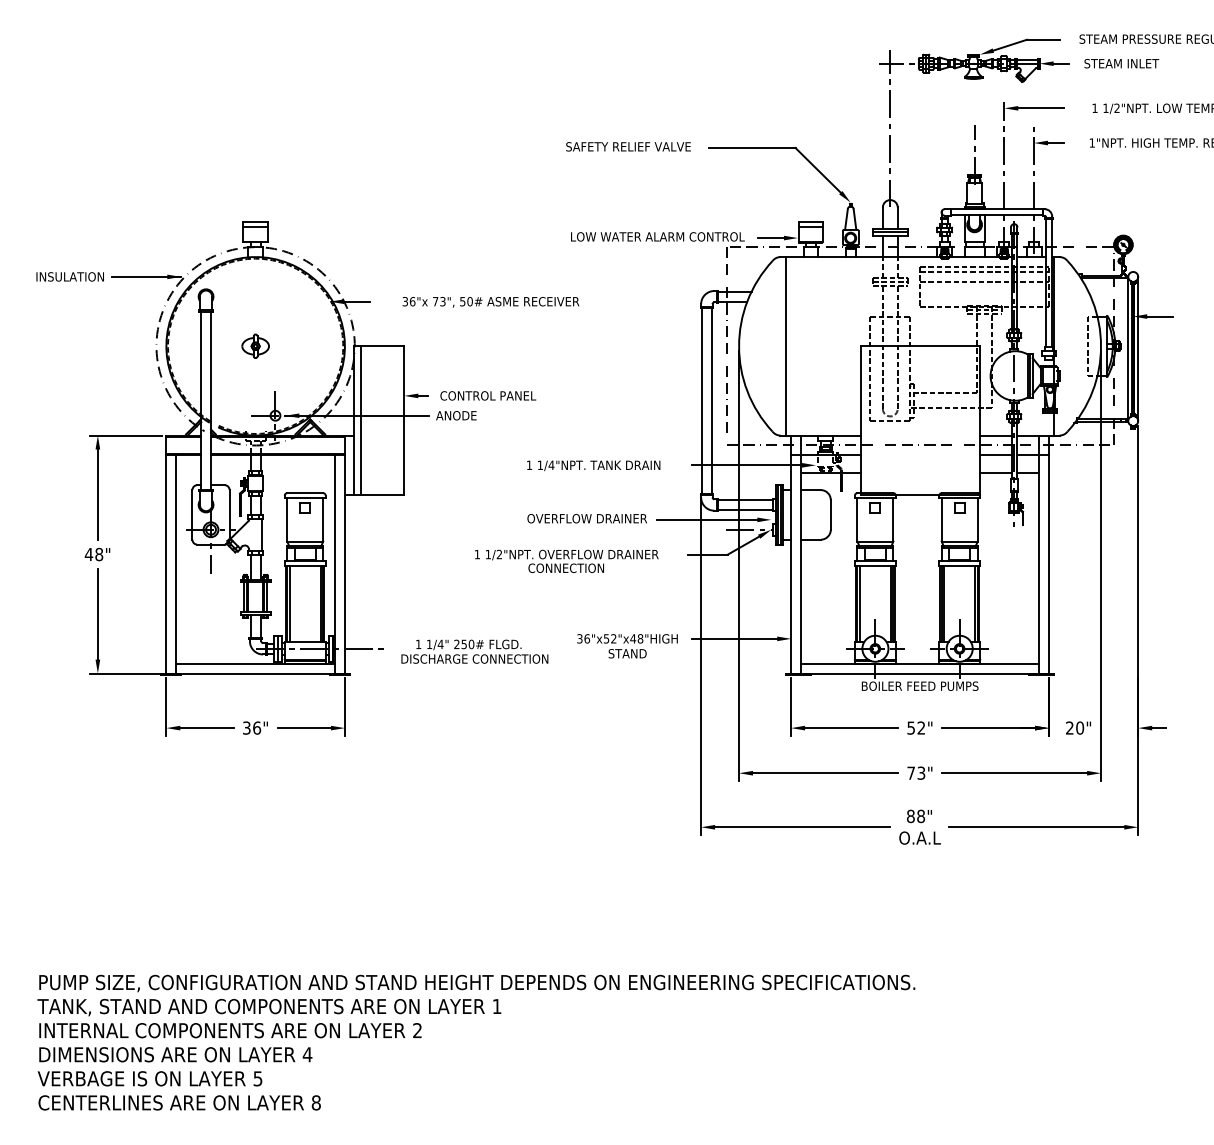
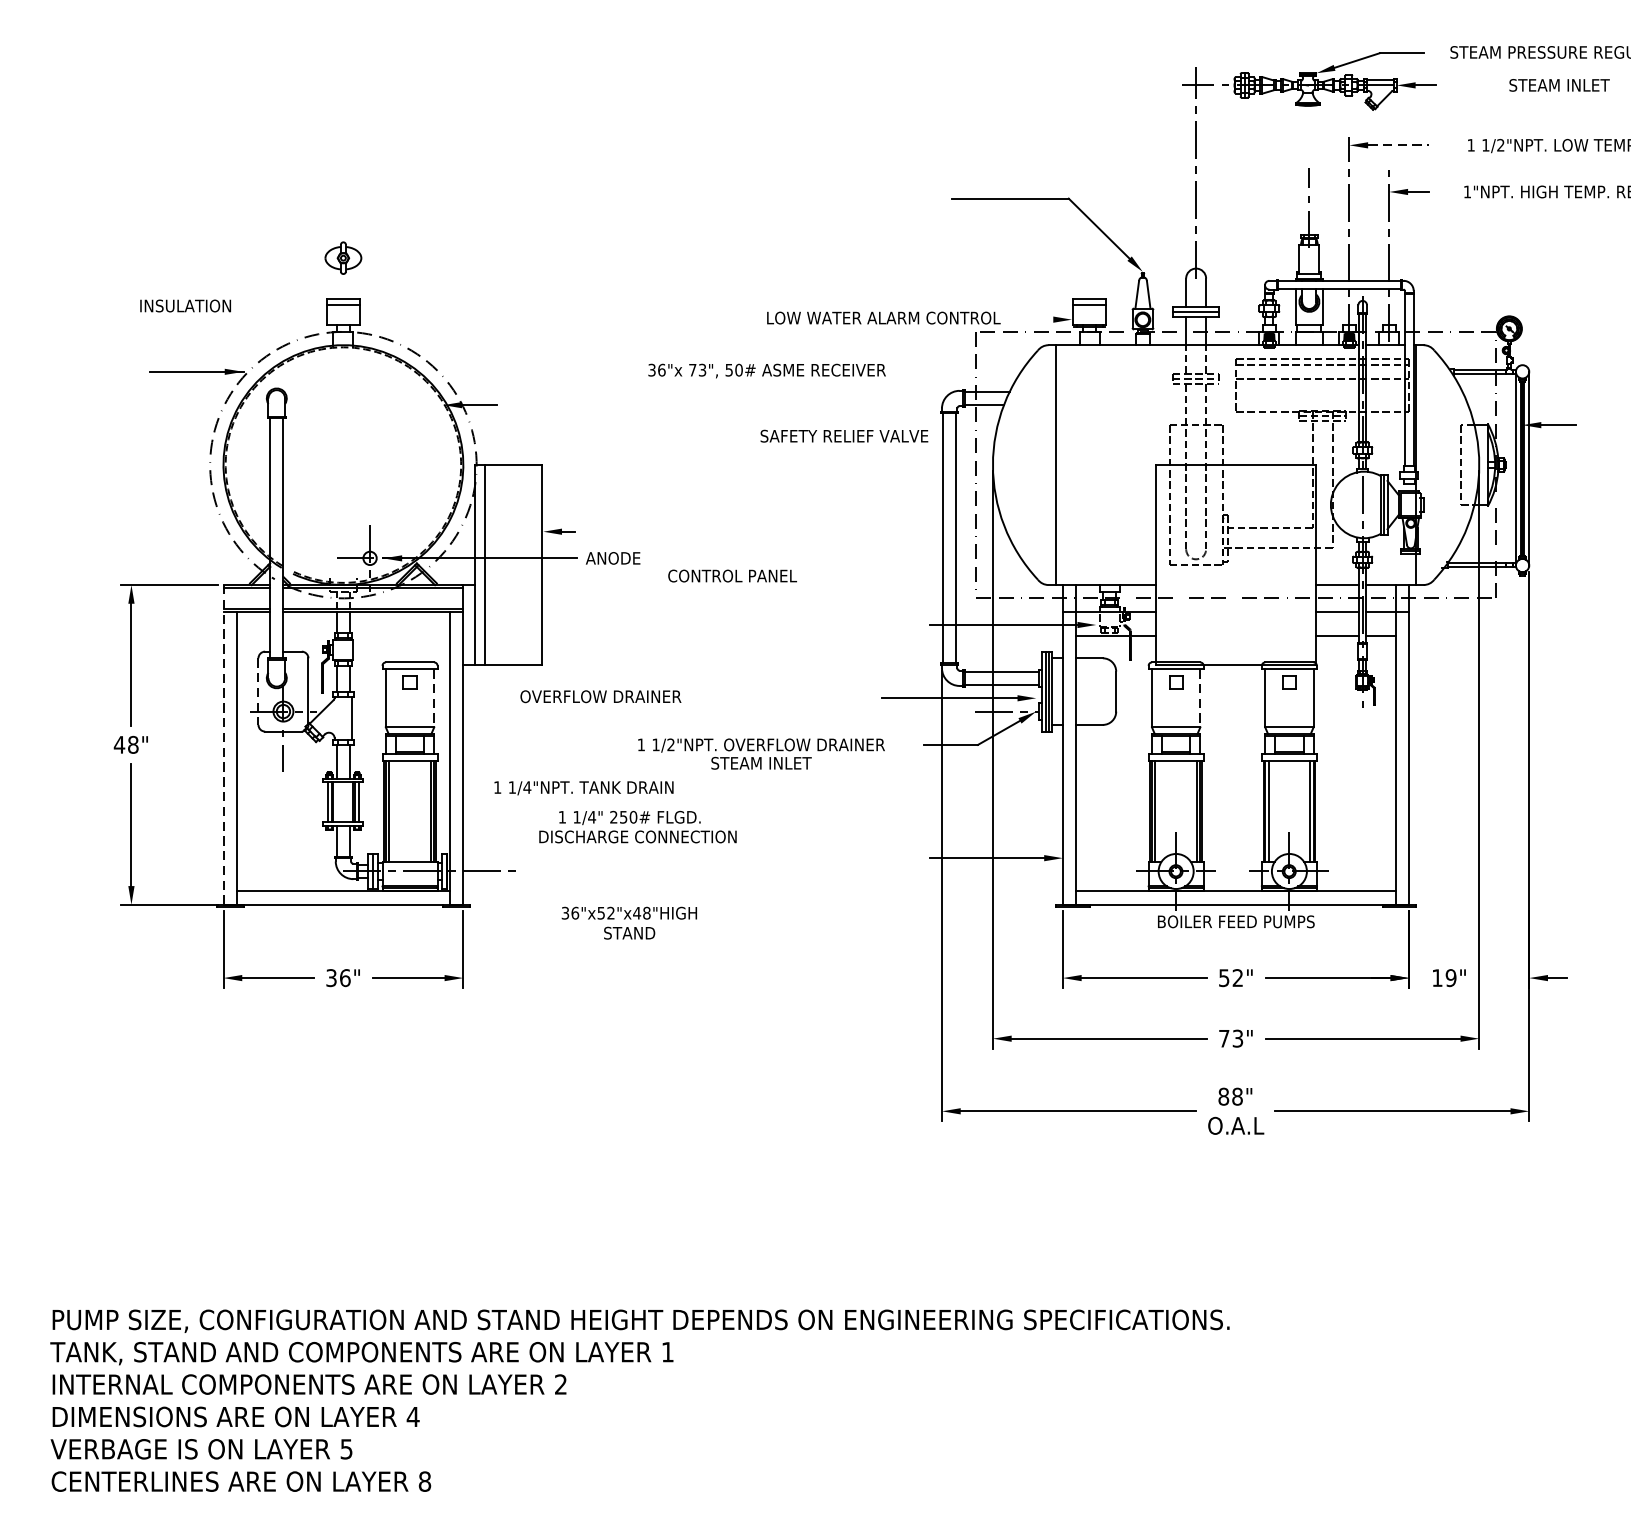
text: (1121, 63) -> (1559, 85), moved
line: (1041, 108) -> (1399, 145), solid -> dashed
text: (628, 146) -> (844, 435), moved
line: (770, 238) -> (1035, 320), removed
text: (69, 276) -> (184, 305), moved
text: (490, 302) -> (766, 371), moved
part: (255, 345) -> (343, 257), moved
text: (488, 395) -> (732, 575), moved
text: (593, 465) -> (583, 787), moved
line: (192, 514) -> (258, 691), solid -> dashed
text: (586, 518) -> (599, 696), moved
line: (323, 519) -> (434, 697), solid -> dashed
line: (893, 519) -> (1200, 697), solid -> dashed
line: (166, 554) -> (223, 744), solid -> dashed
text: (566, 567) -> (761, 762), CONNECTION -> STEAM INLET
text: (627, 646) -> (629, 923), moved
text: (474, 651) -> (637, 826), moved
text: (1074, 727) -> (1443, 977), 20" -> 19"

